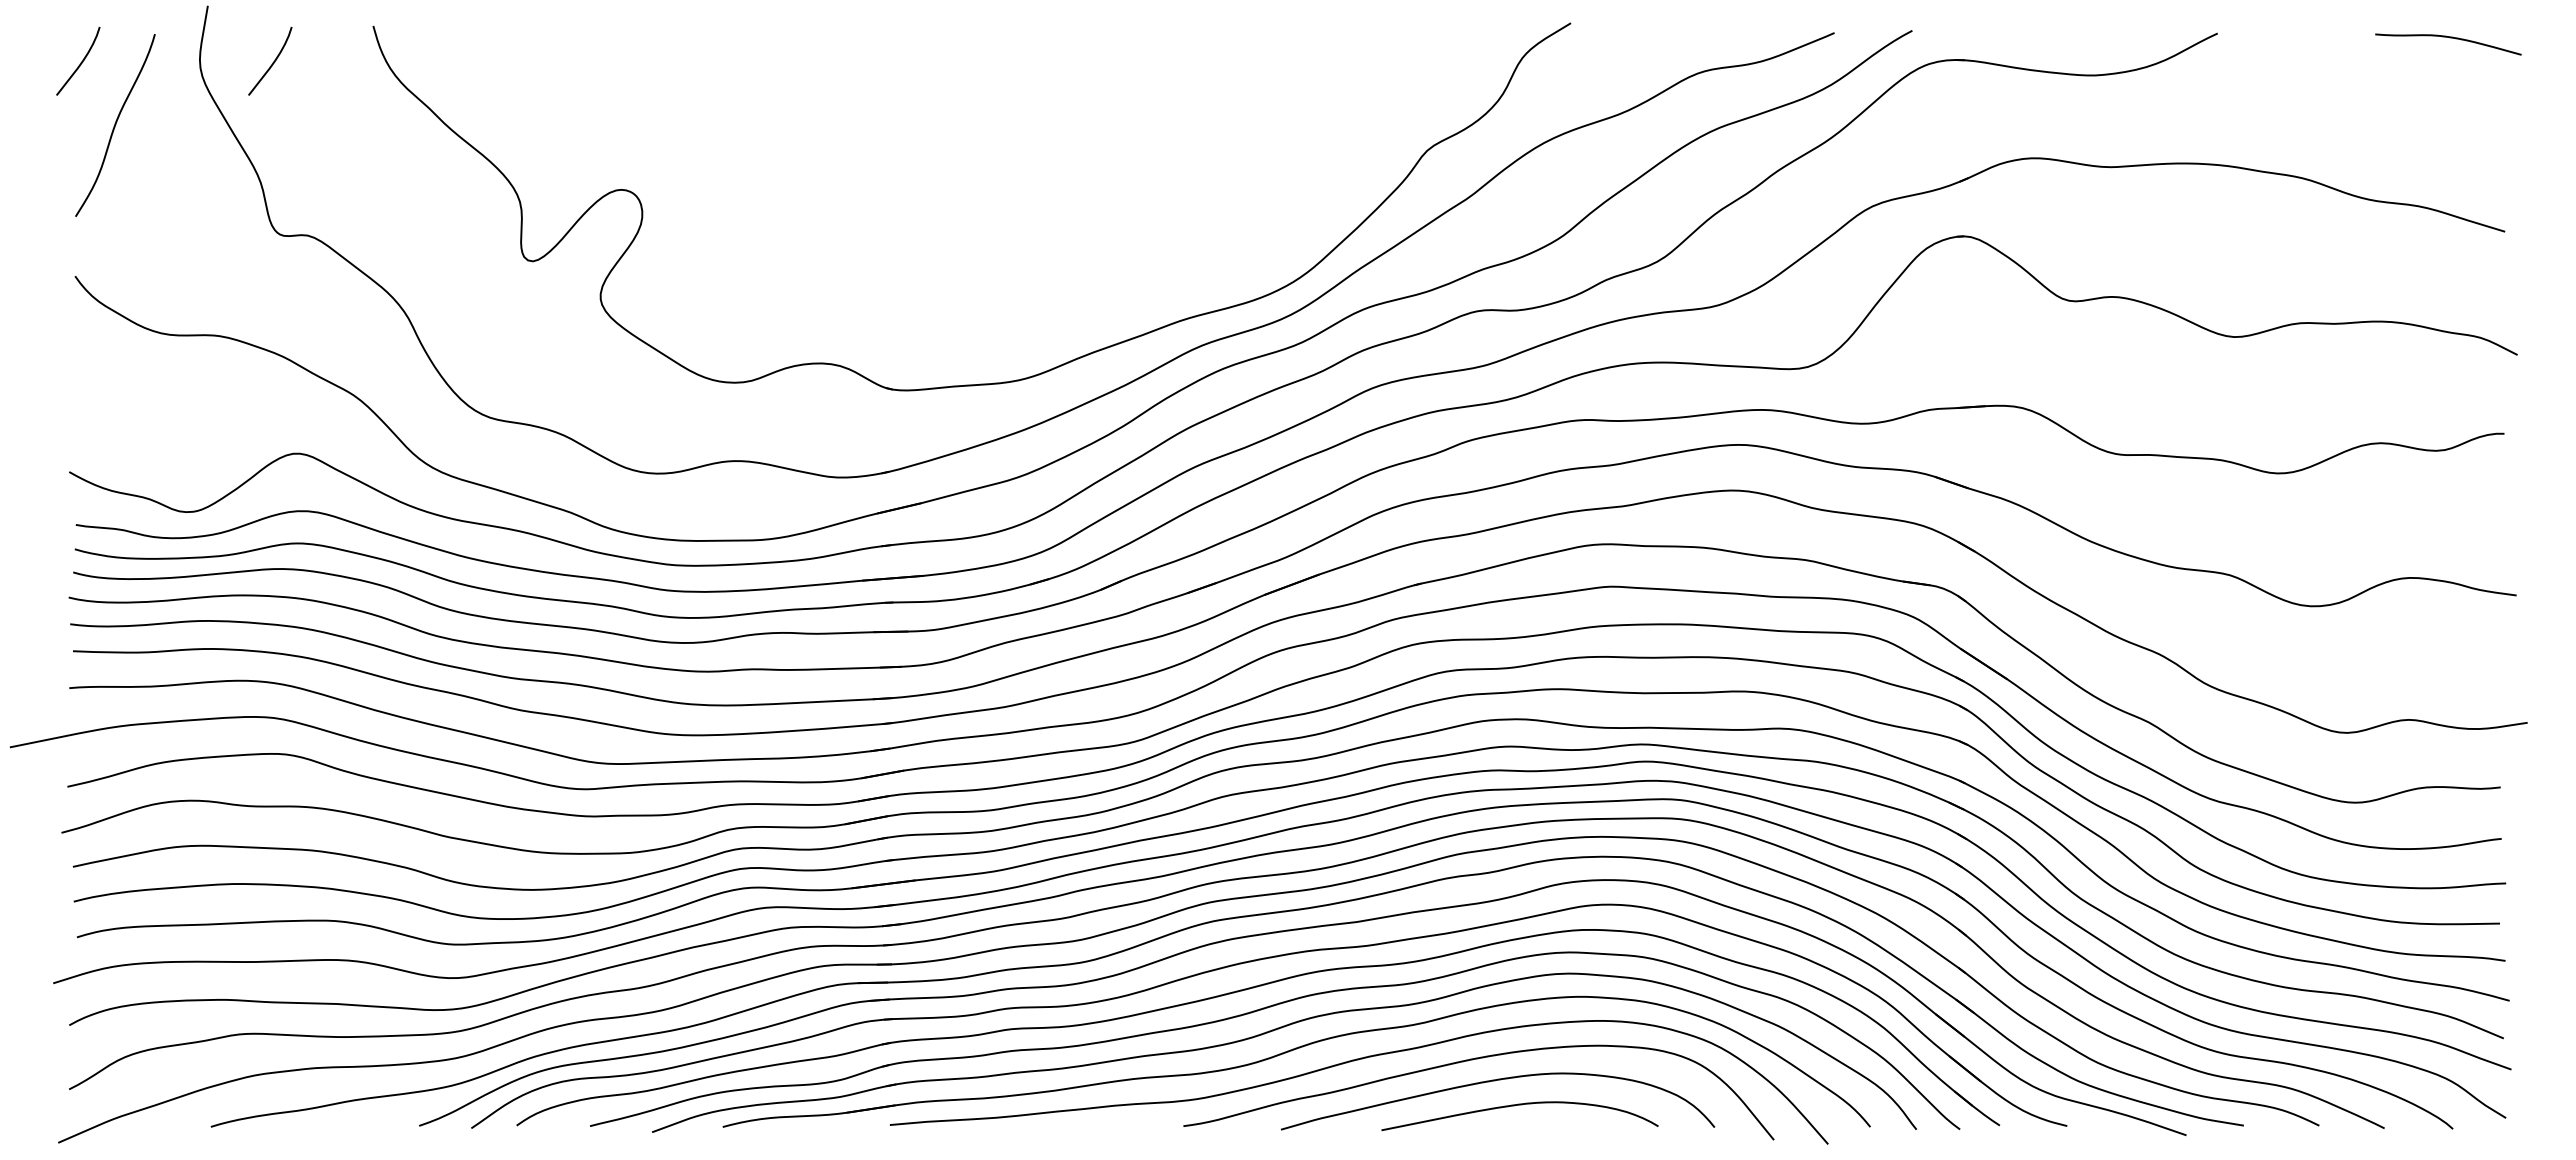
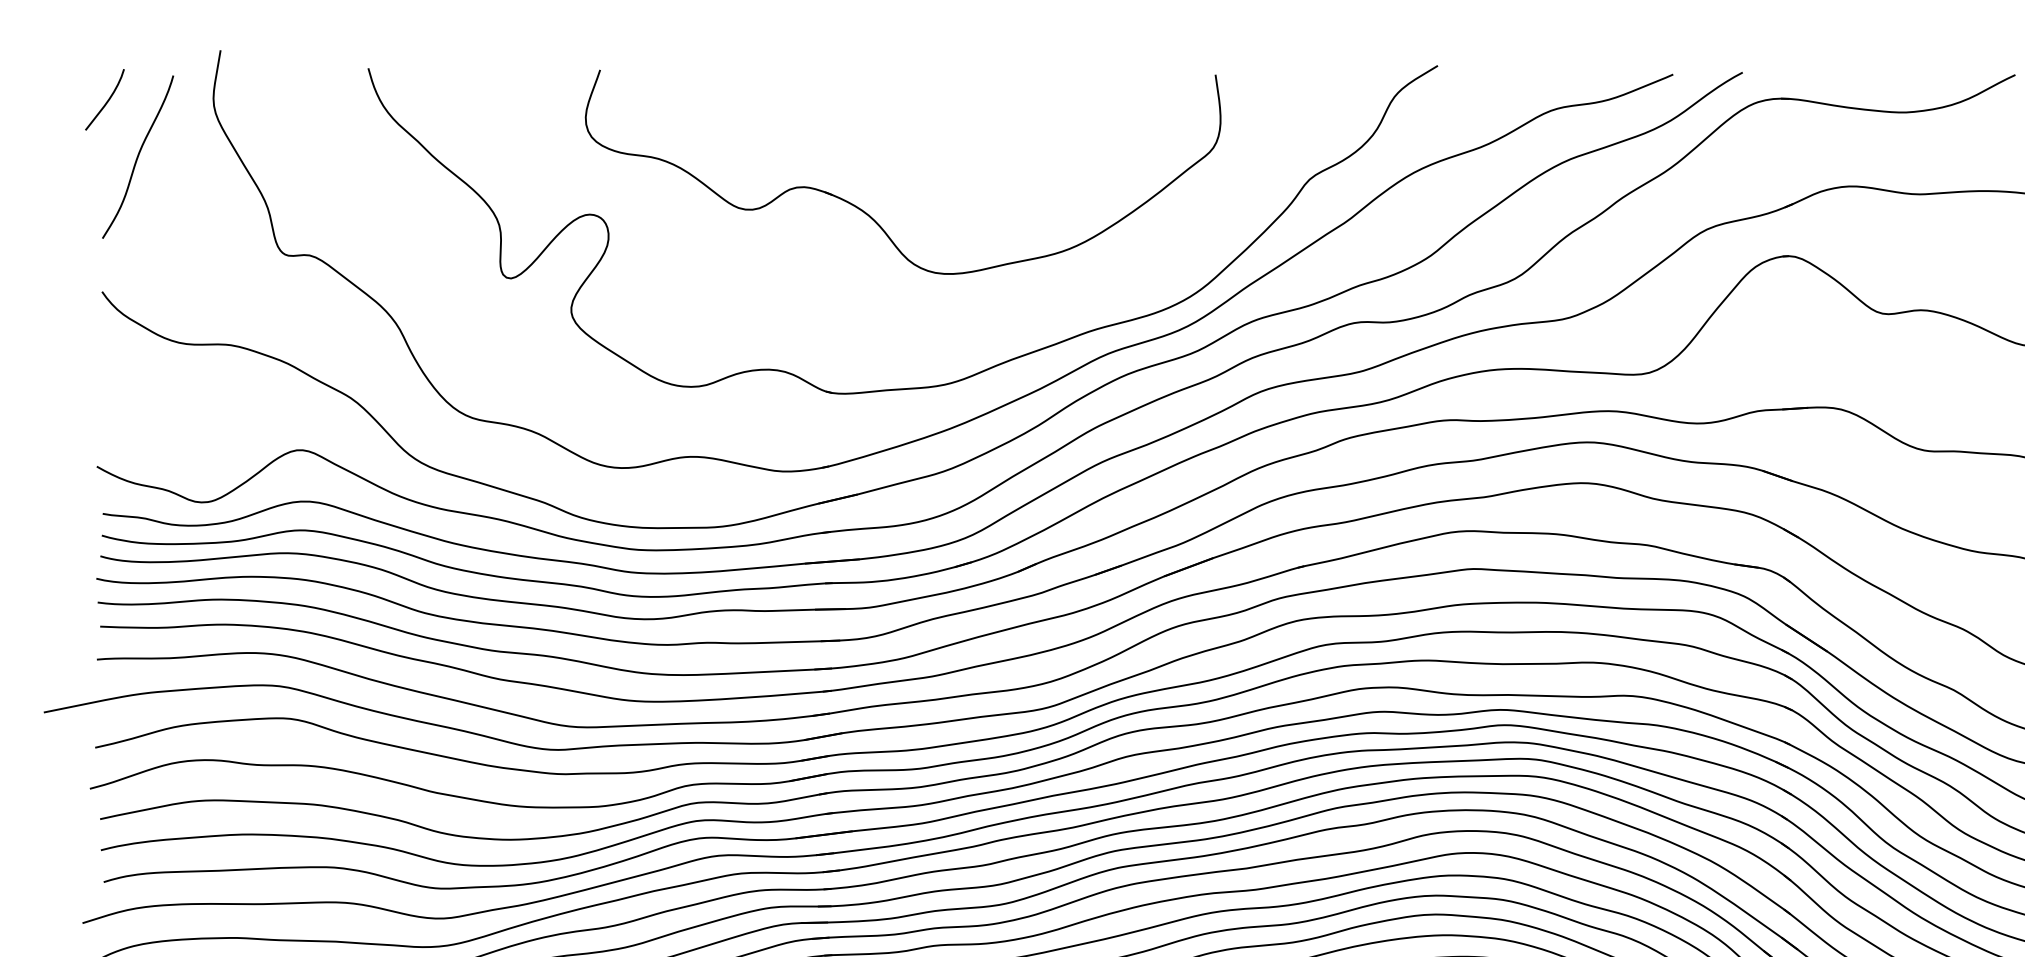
curve: (272, 62) -> (278, 100), removed
part: (932, 188) -> (867, 213), added

